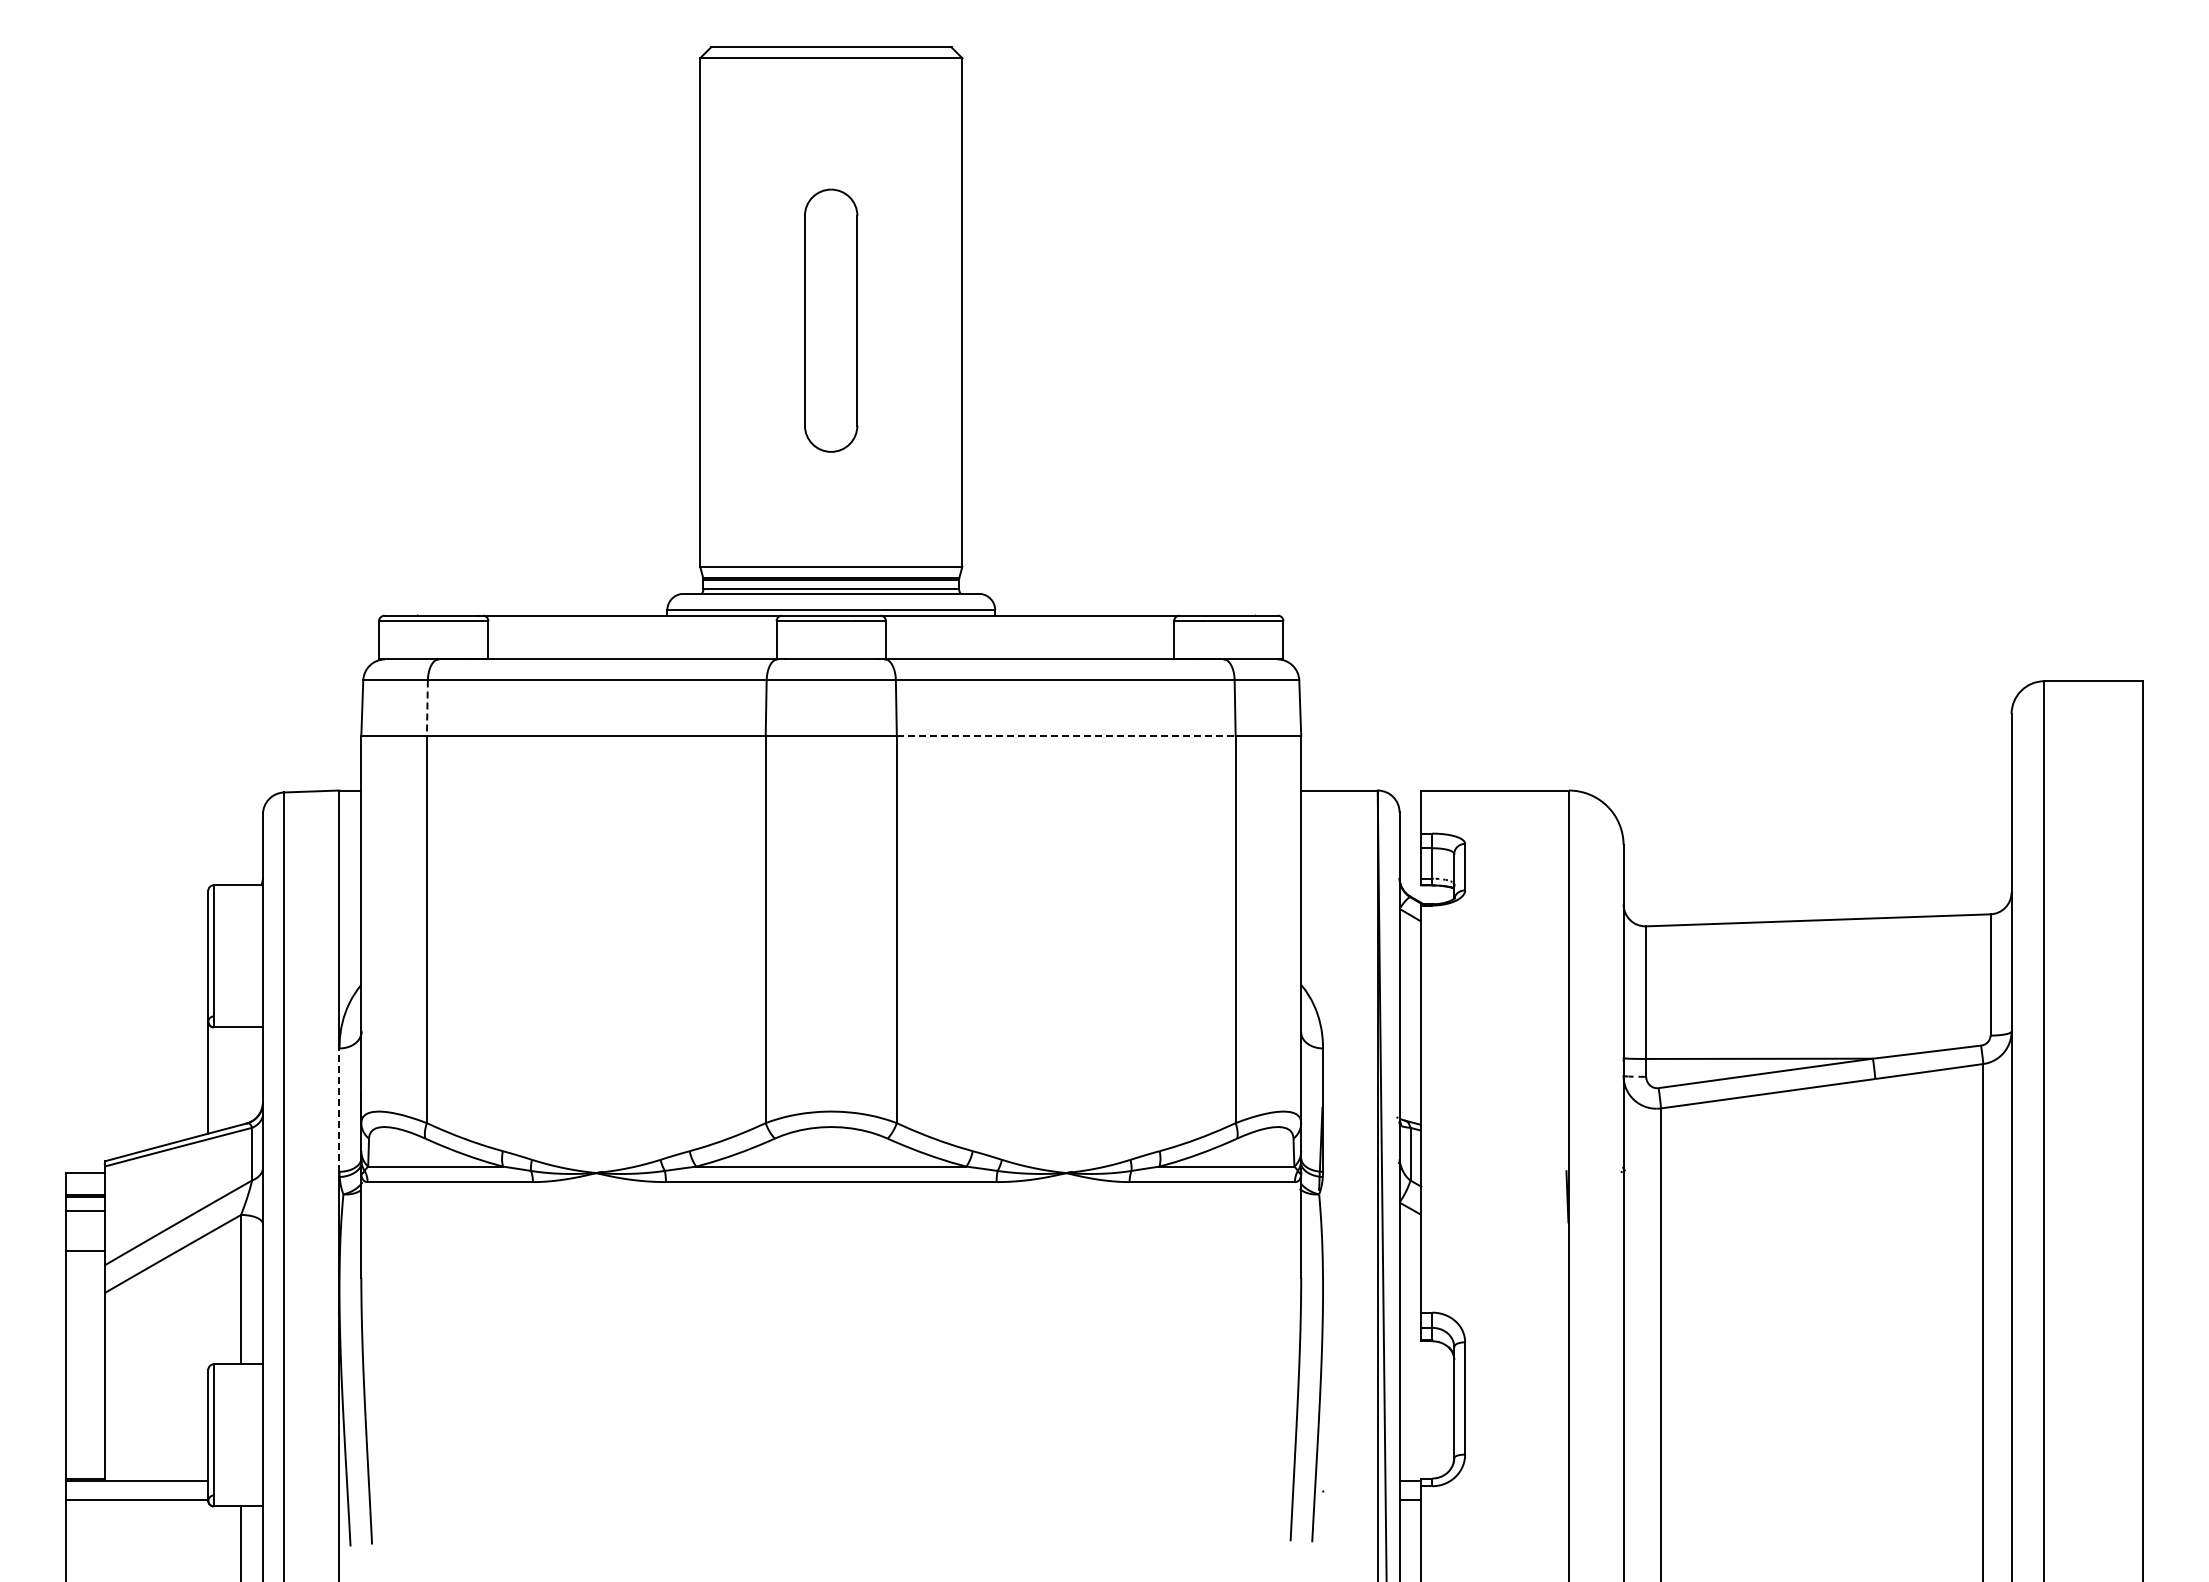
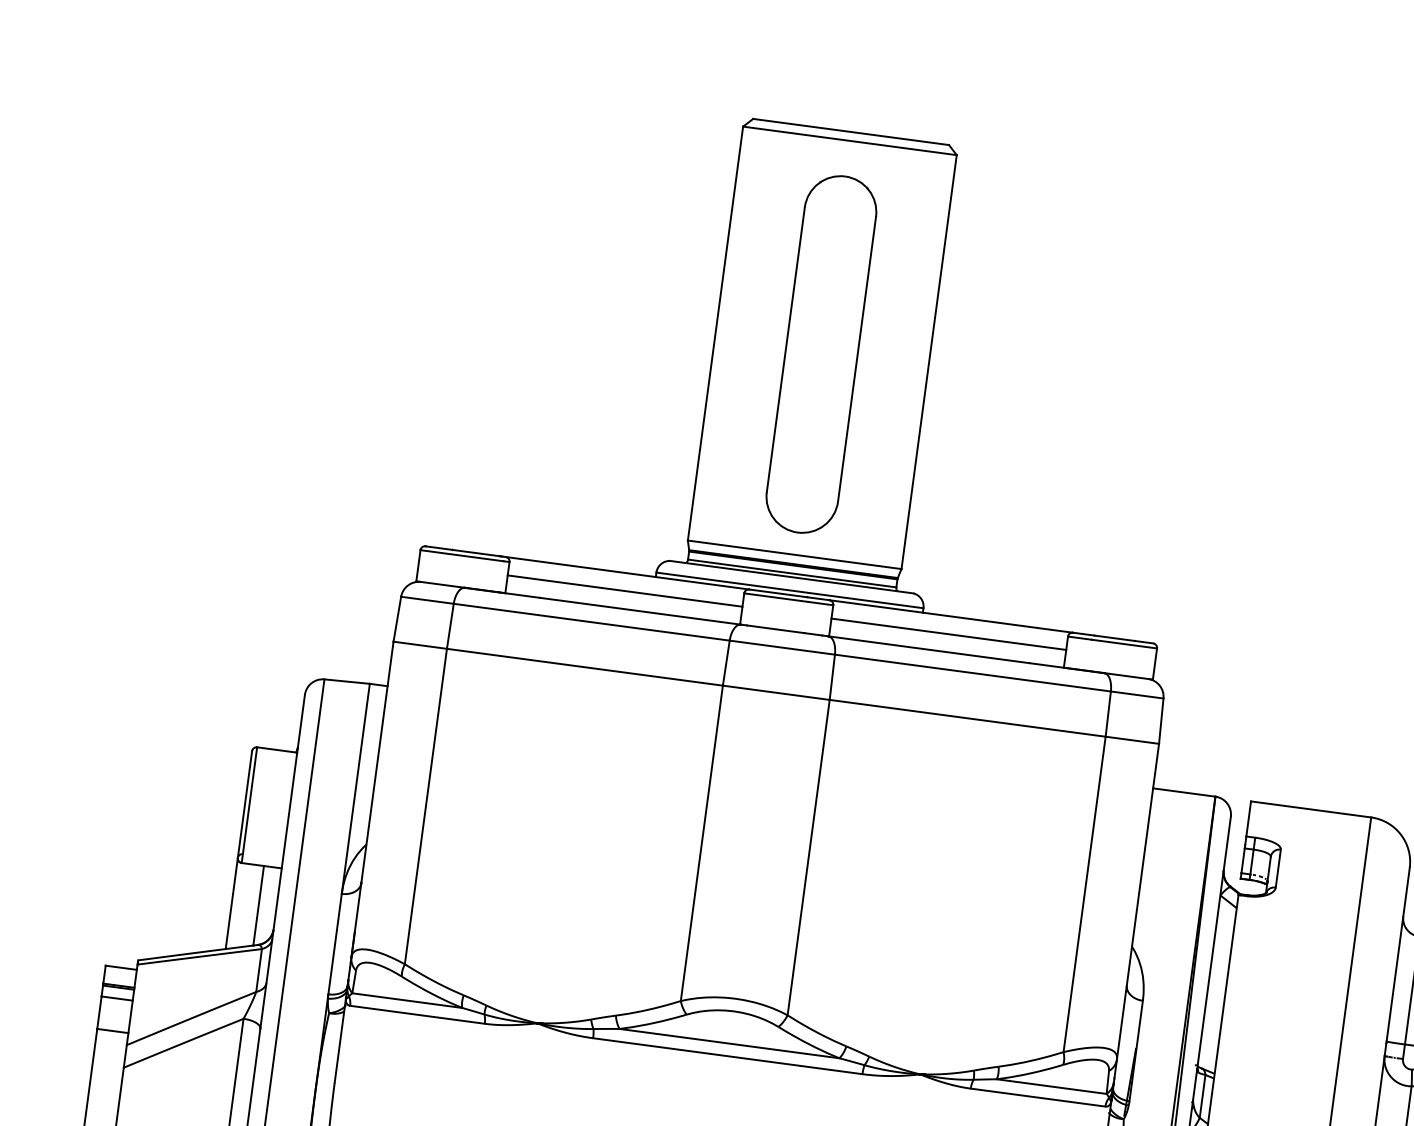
part: (830, 320) -> (820, 354), size x1.67
line: (632, 637) -> (625, 591), added
line: (1029, 637) -> (948, 634), added
line: (427, 708) -> (450, 626), dashed -> solid
line: (1066, 735) -> (967, 718), dashed -> solid
line: (241, 1075) -> (259, 905), added
line: (339, 1110) -> (335, 944), dashed -> solid

